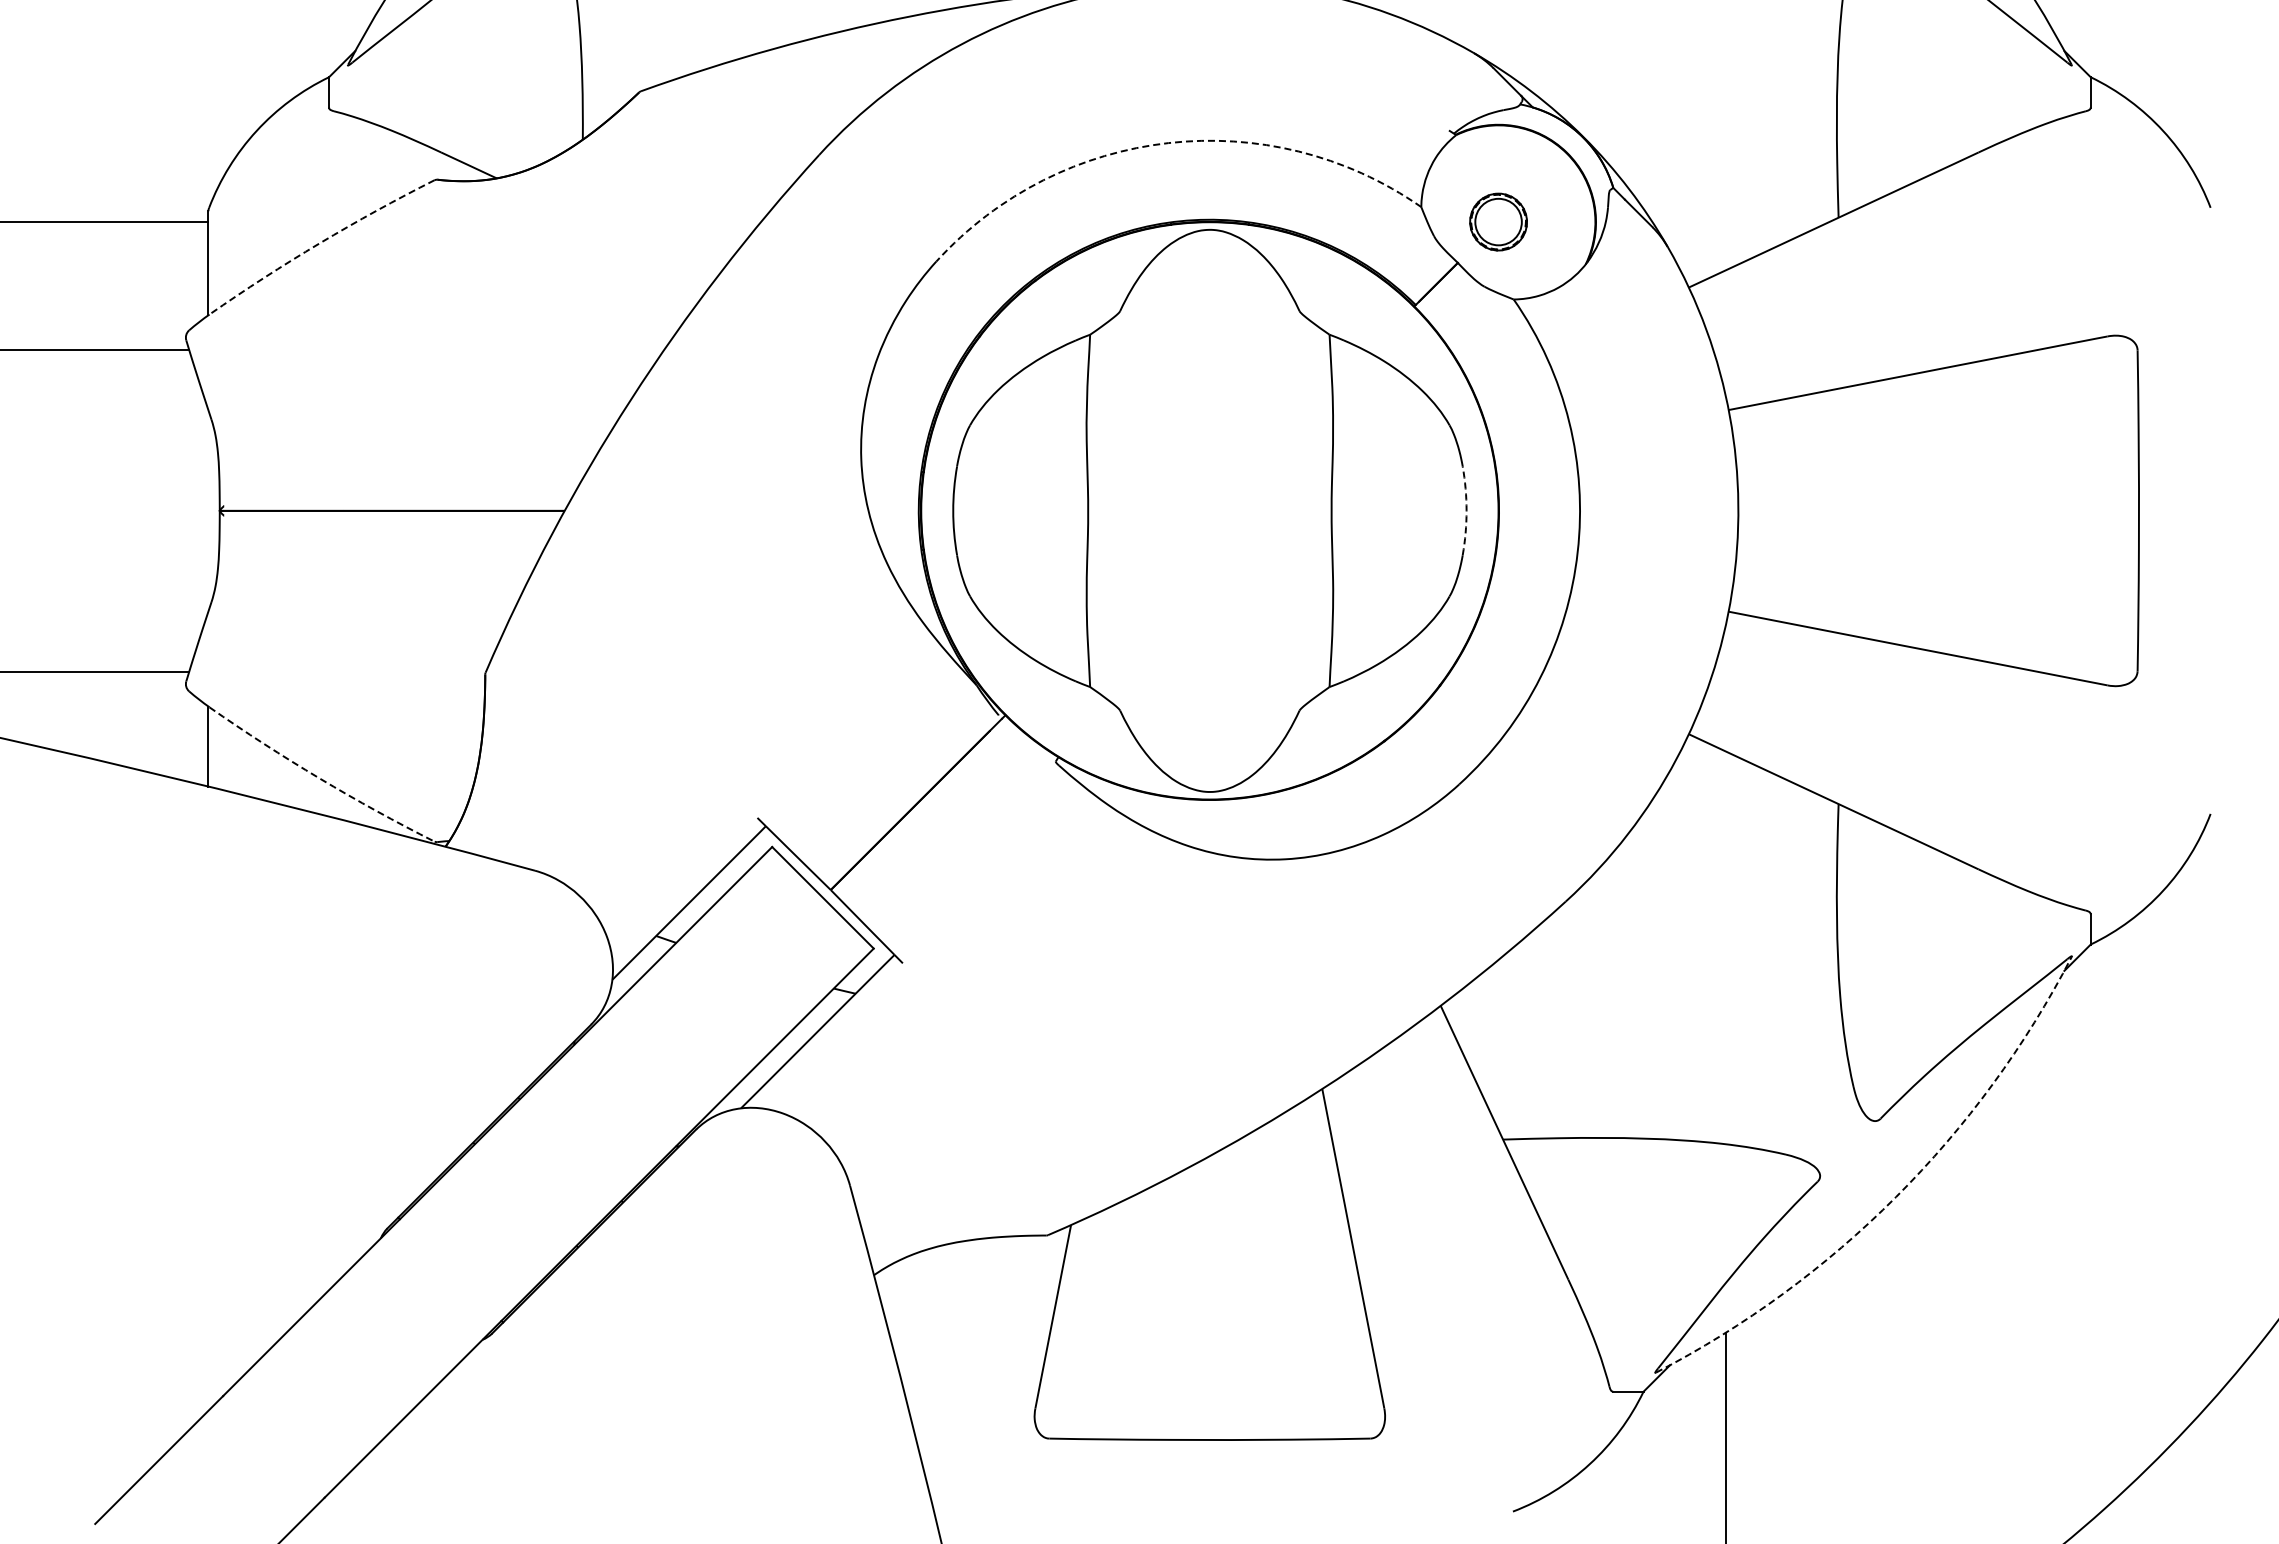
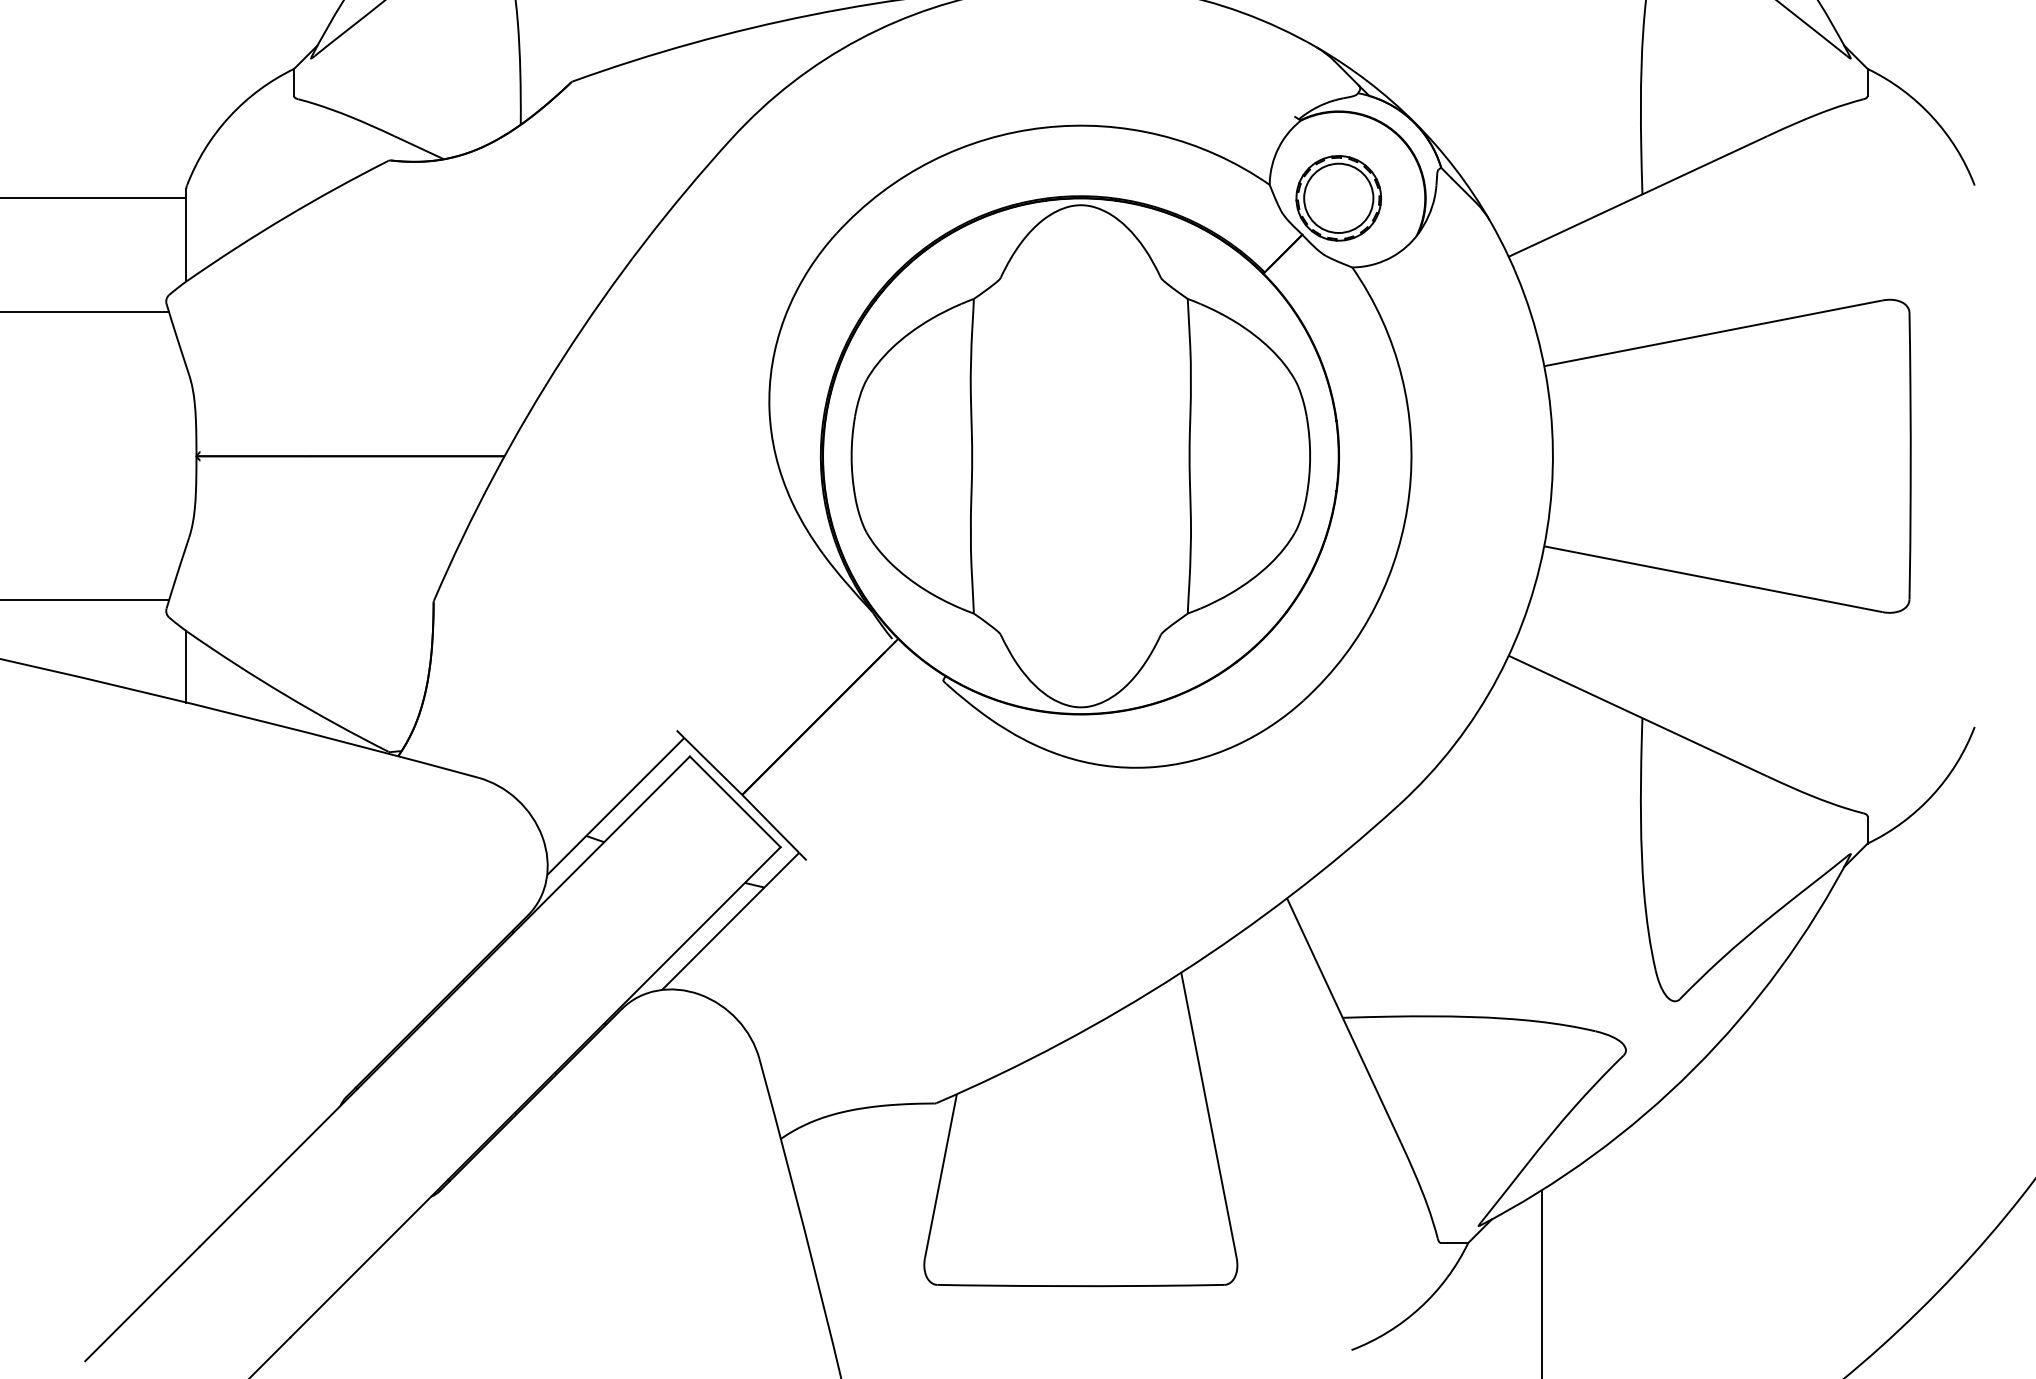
arc: (1168, 143) -> (1043, 128), dashed -> solid
part: (1498, 221) -> (1338, 197), size x1.67
arc: (319, 243) -> (285, 217), dashed -> solid
arc: (1466, 510) -> (1310, 455), dashed -> solid
arc: (319, 778) -> (285, 695), dashed -> solid
arc: (1896, 1197) -> (1694, 1069), dashed -> solid

